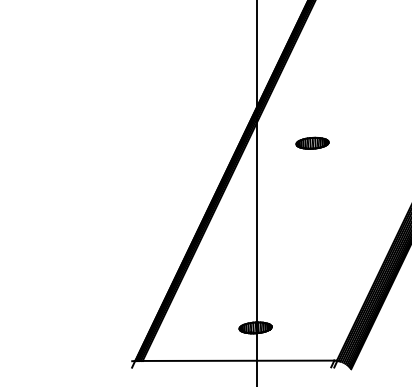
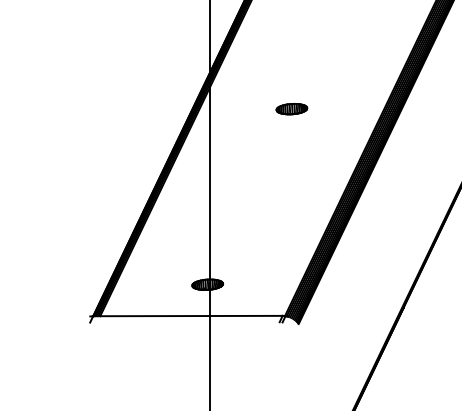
part: (312, 143) -> (291, 109), moved

